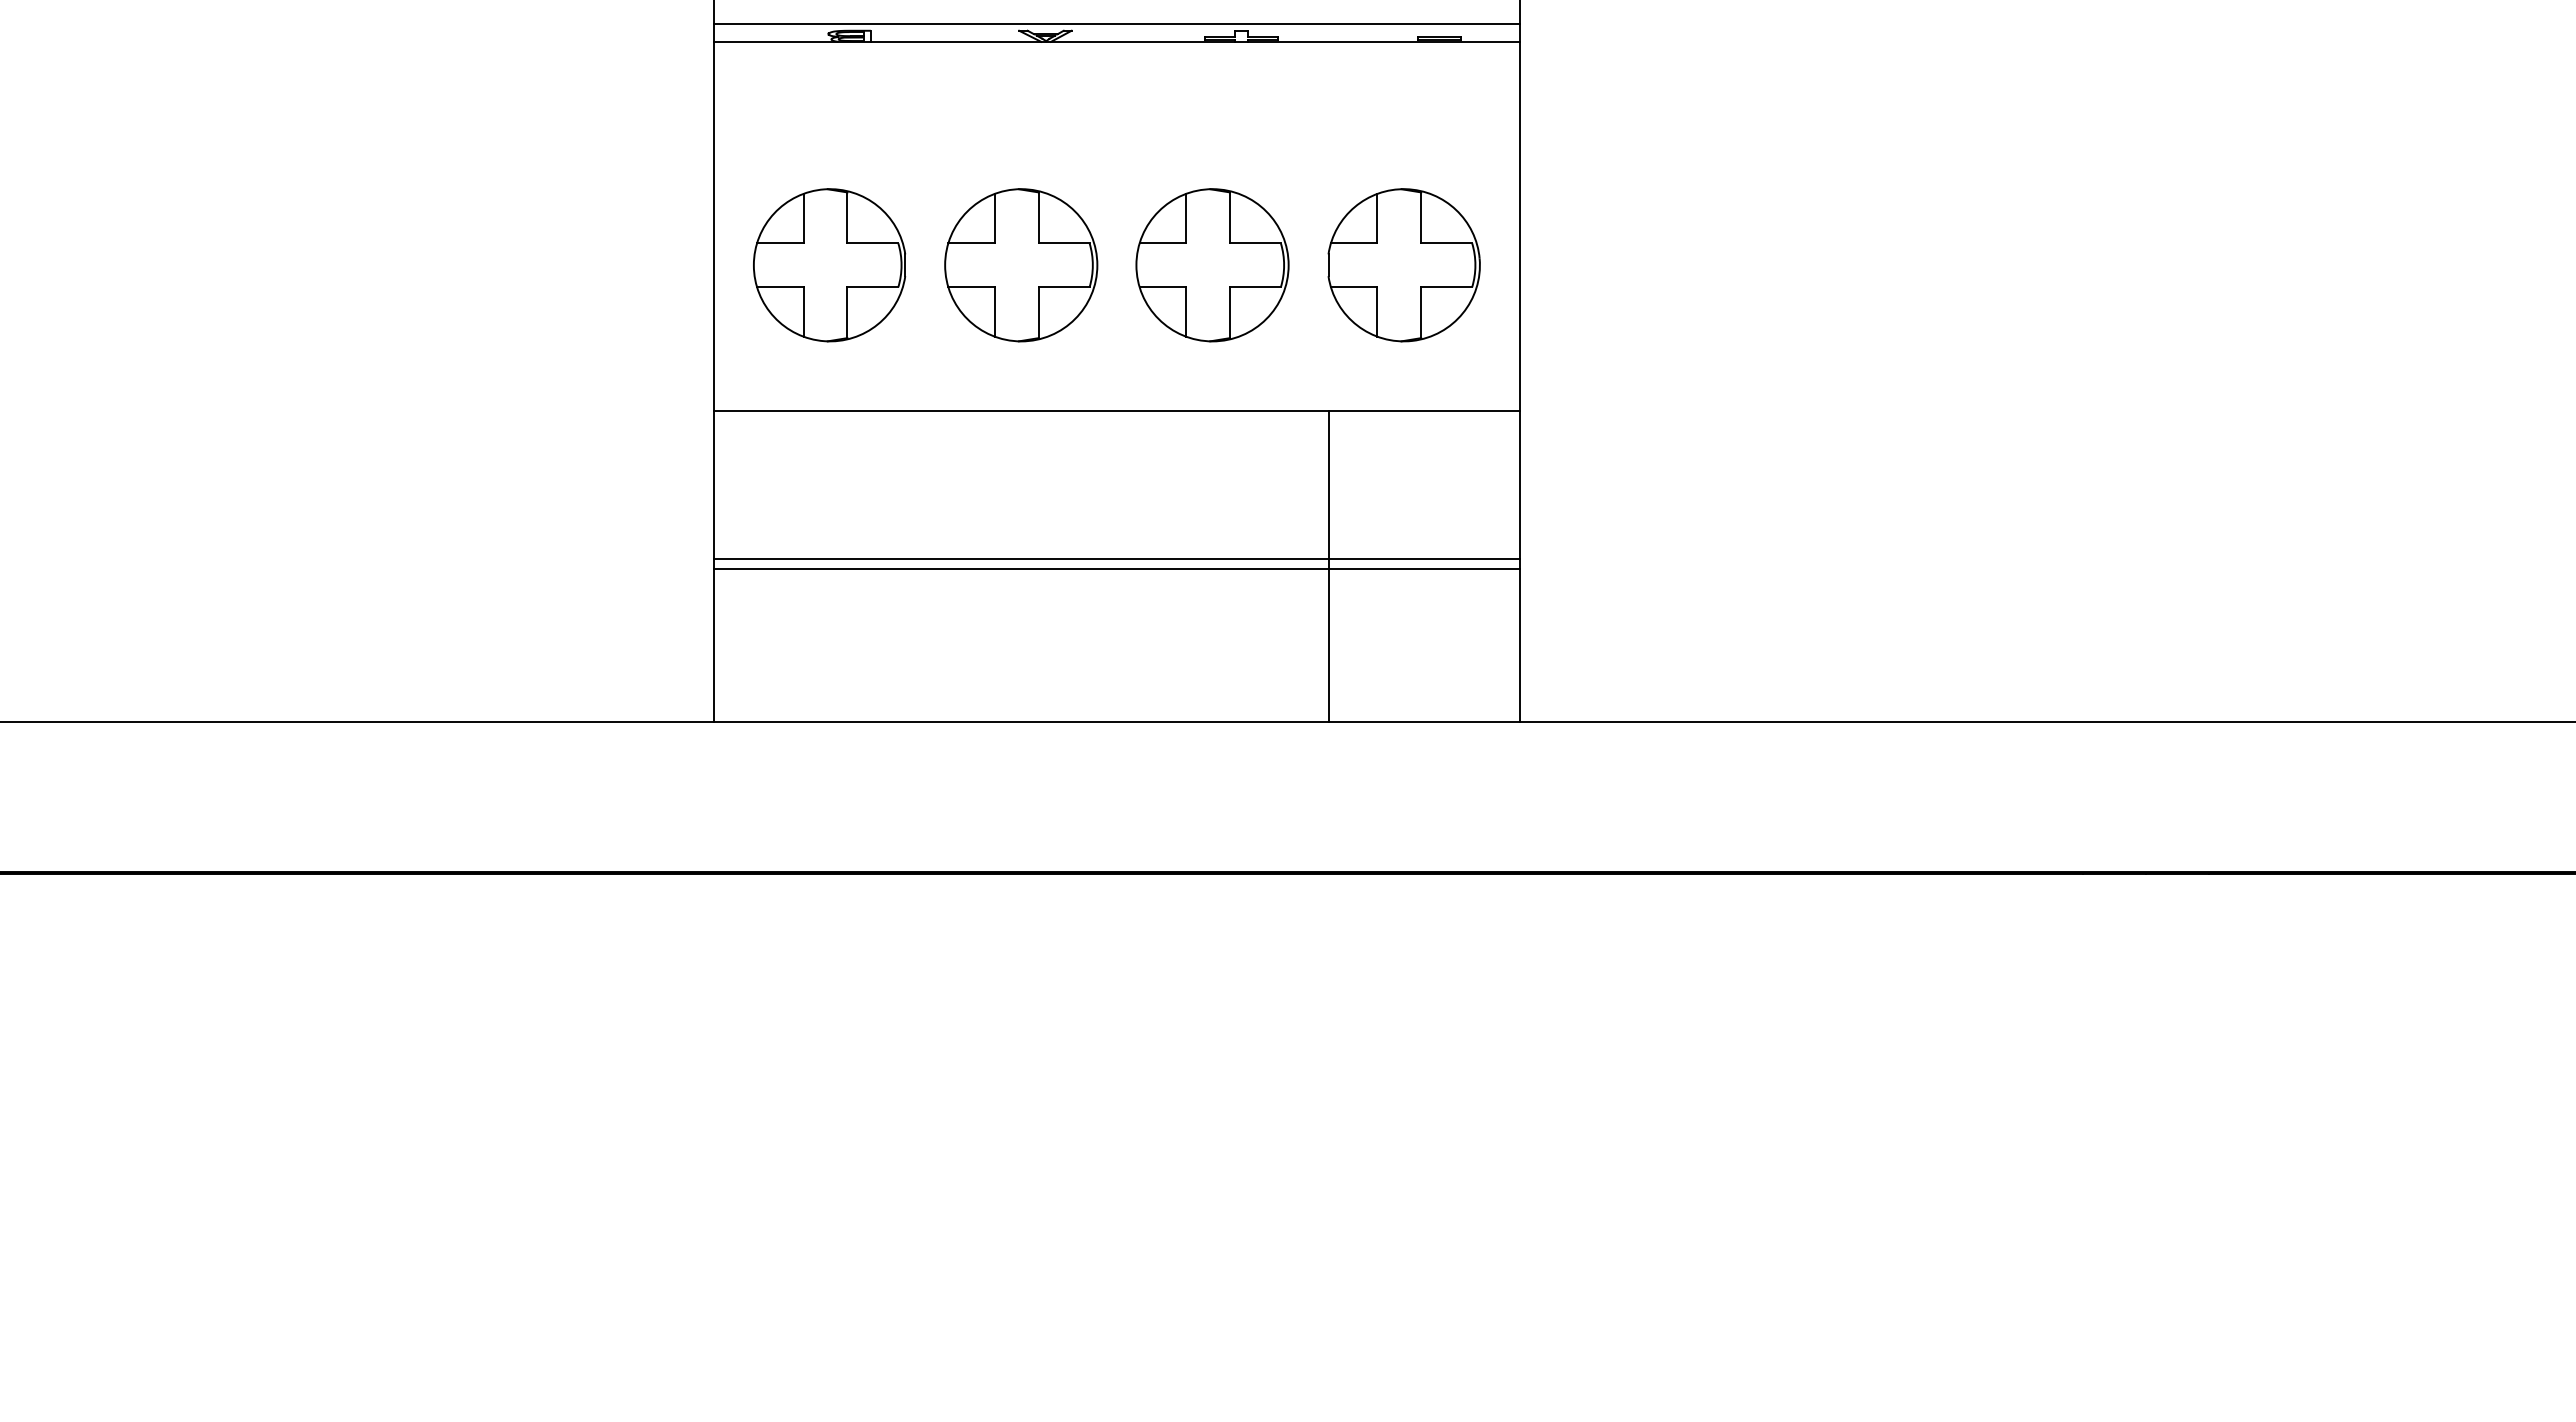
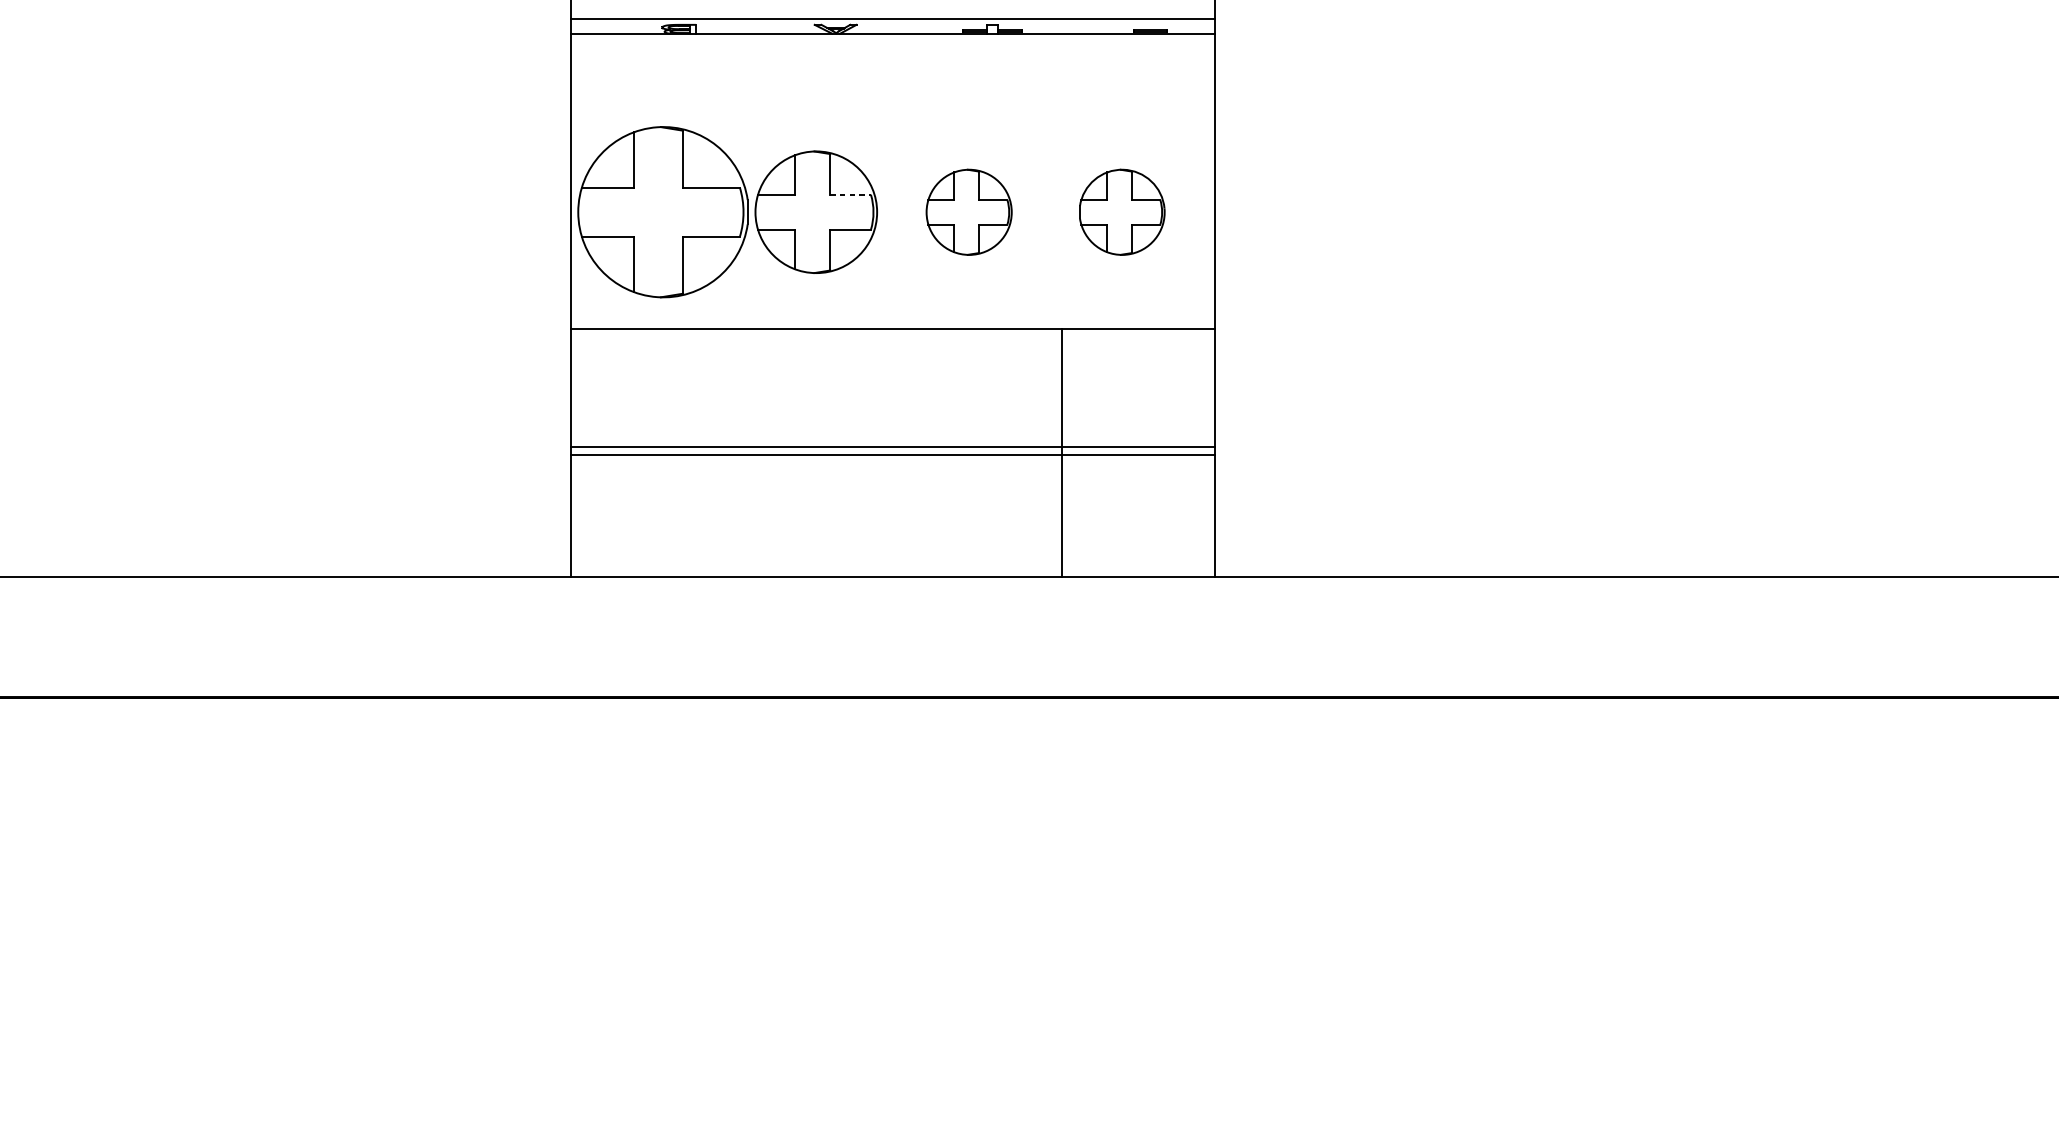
line: (1064, 243) -> (850, 194), solid -> dashed
part: (829, 265) -> (663, 212), size x1.4
part: (1212, 265) -> (969, 212), size x0.7
part: (1403, 265) -> (1121, 212), size x0.7

